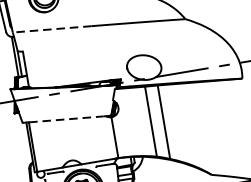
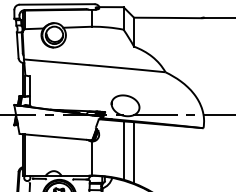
line: (51, 29) -> (55, 62), dashed -> solid
line: (66, 119) -> (55, 137), dashed -> solid

